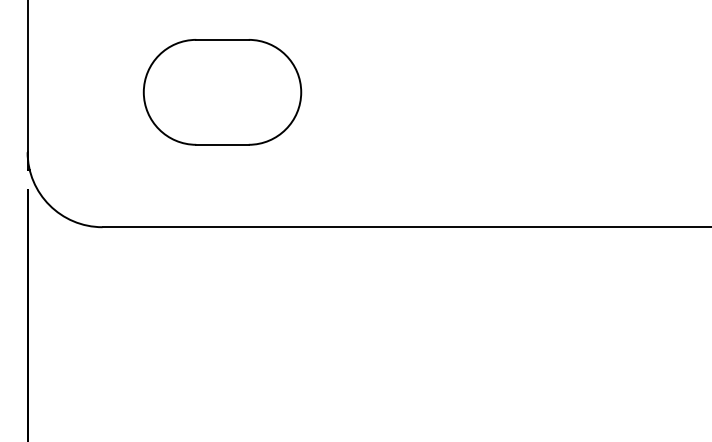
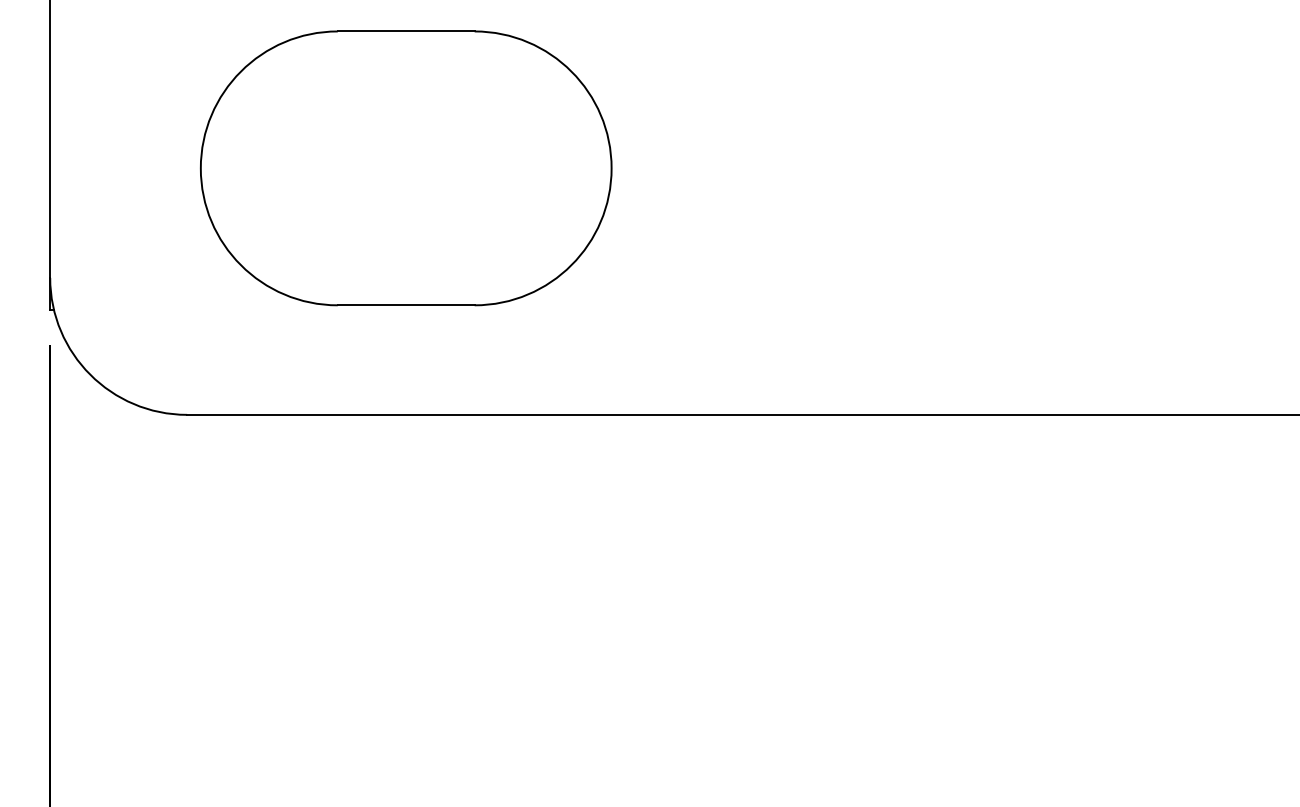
part: (222, 92) -> (406, 168), size x1.43

